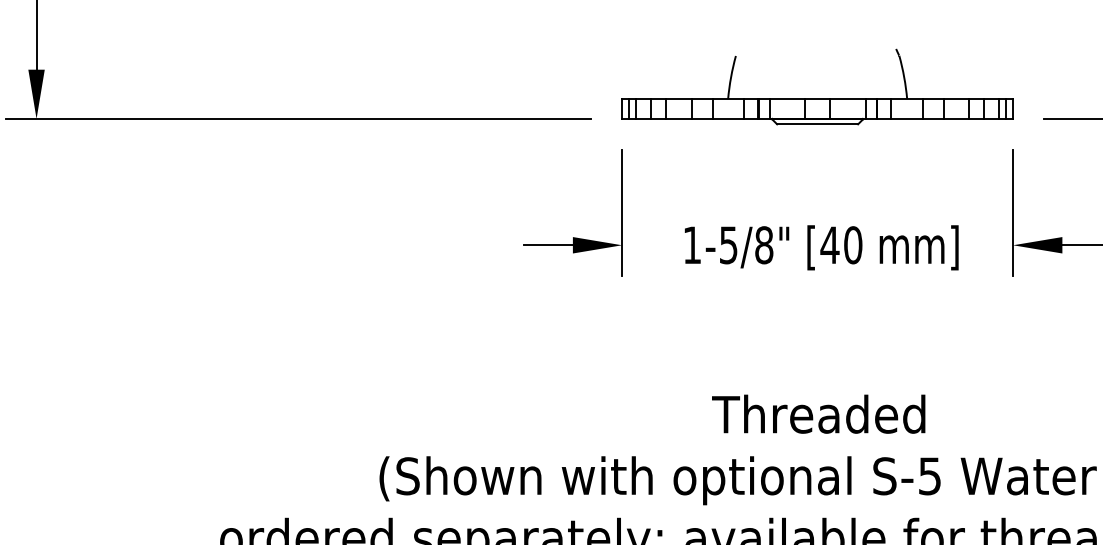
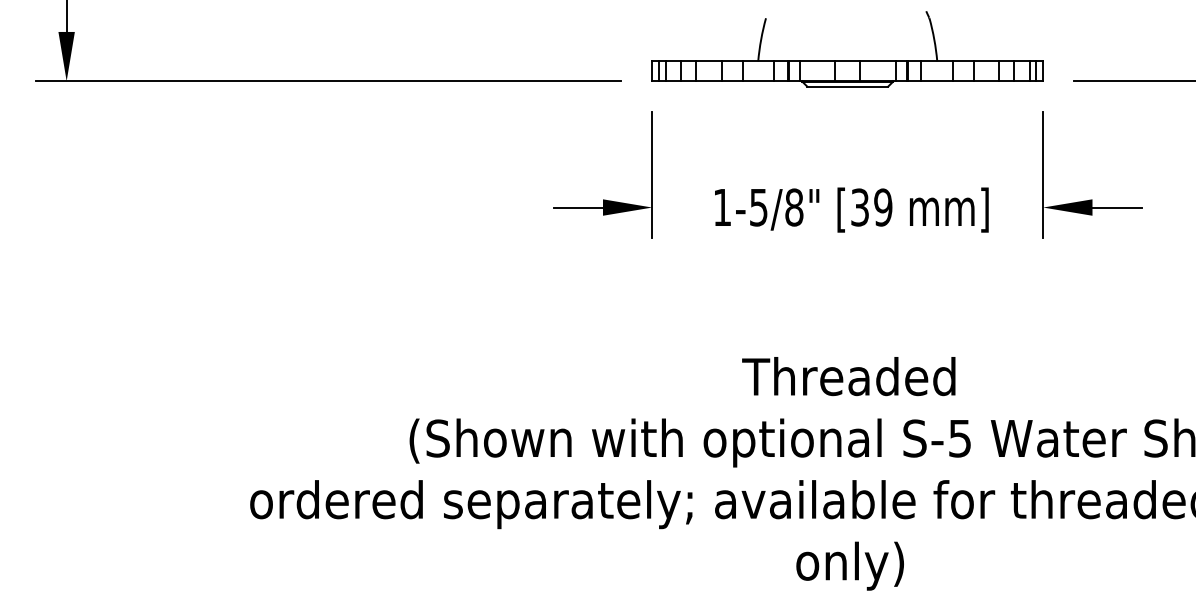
text: (841, 245) -> (871, 207), [40 -> [39

